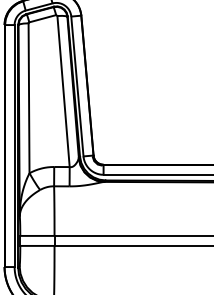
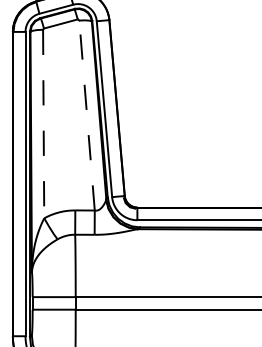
line: (63, 91) -> (86, 115), solid -> dashed
line: (29, 98) -> (44, 124), solid -> dashed

